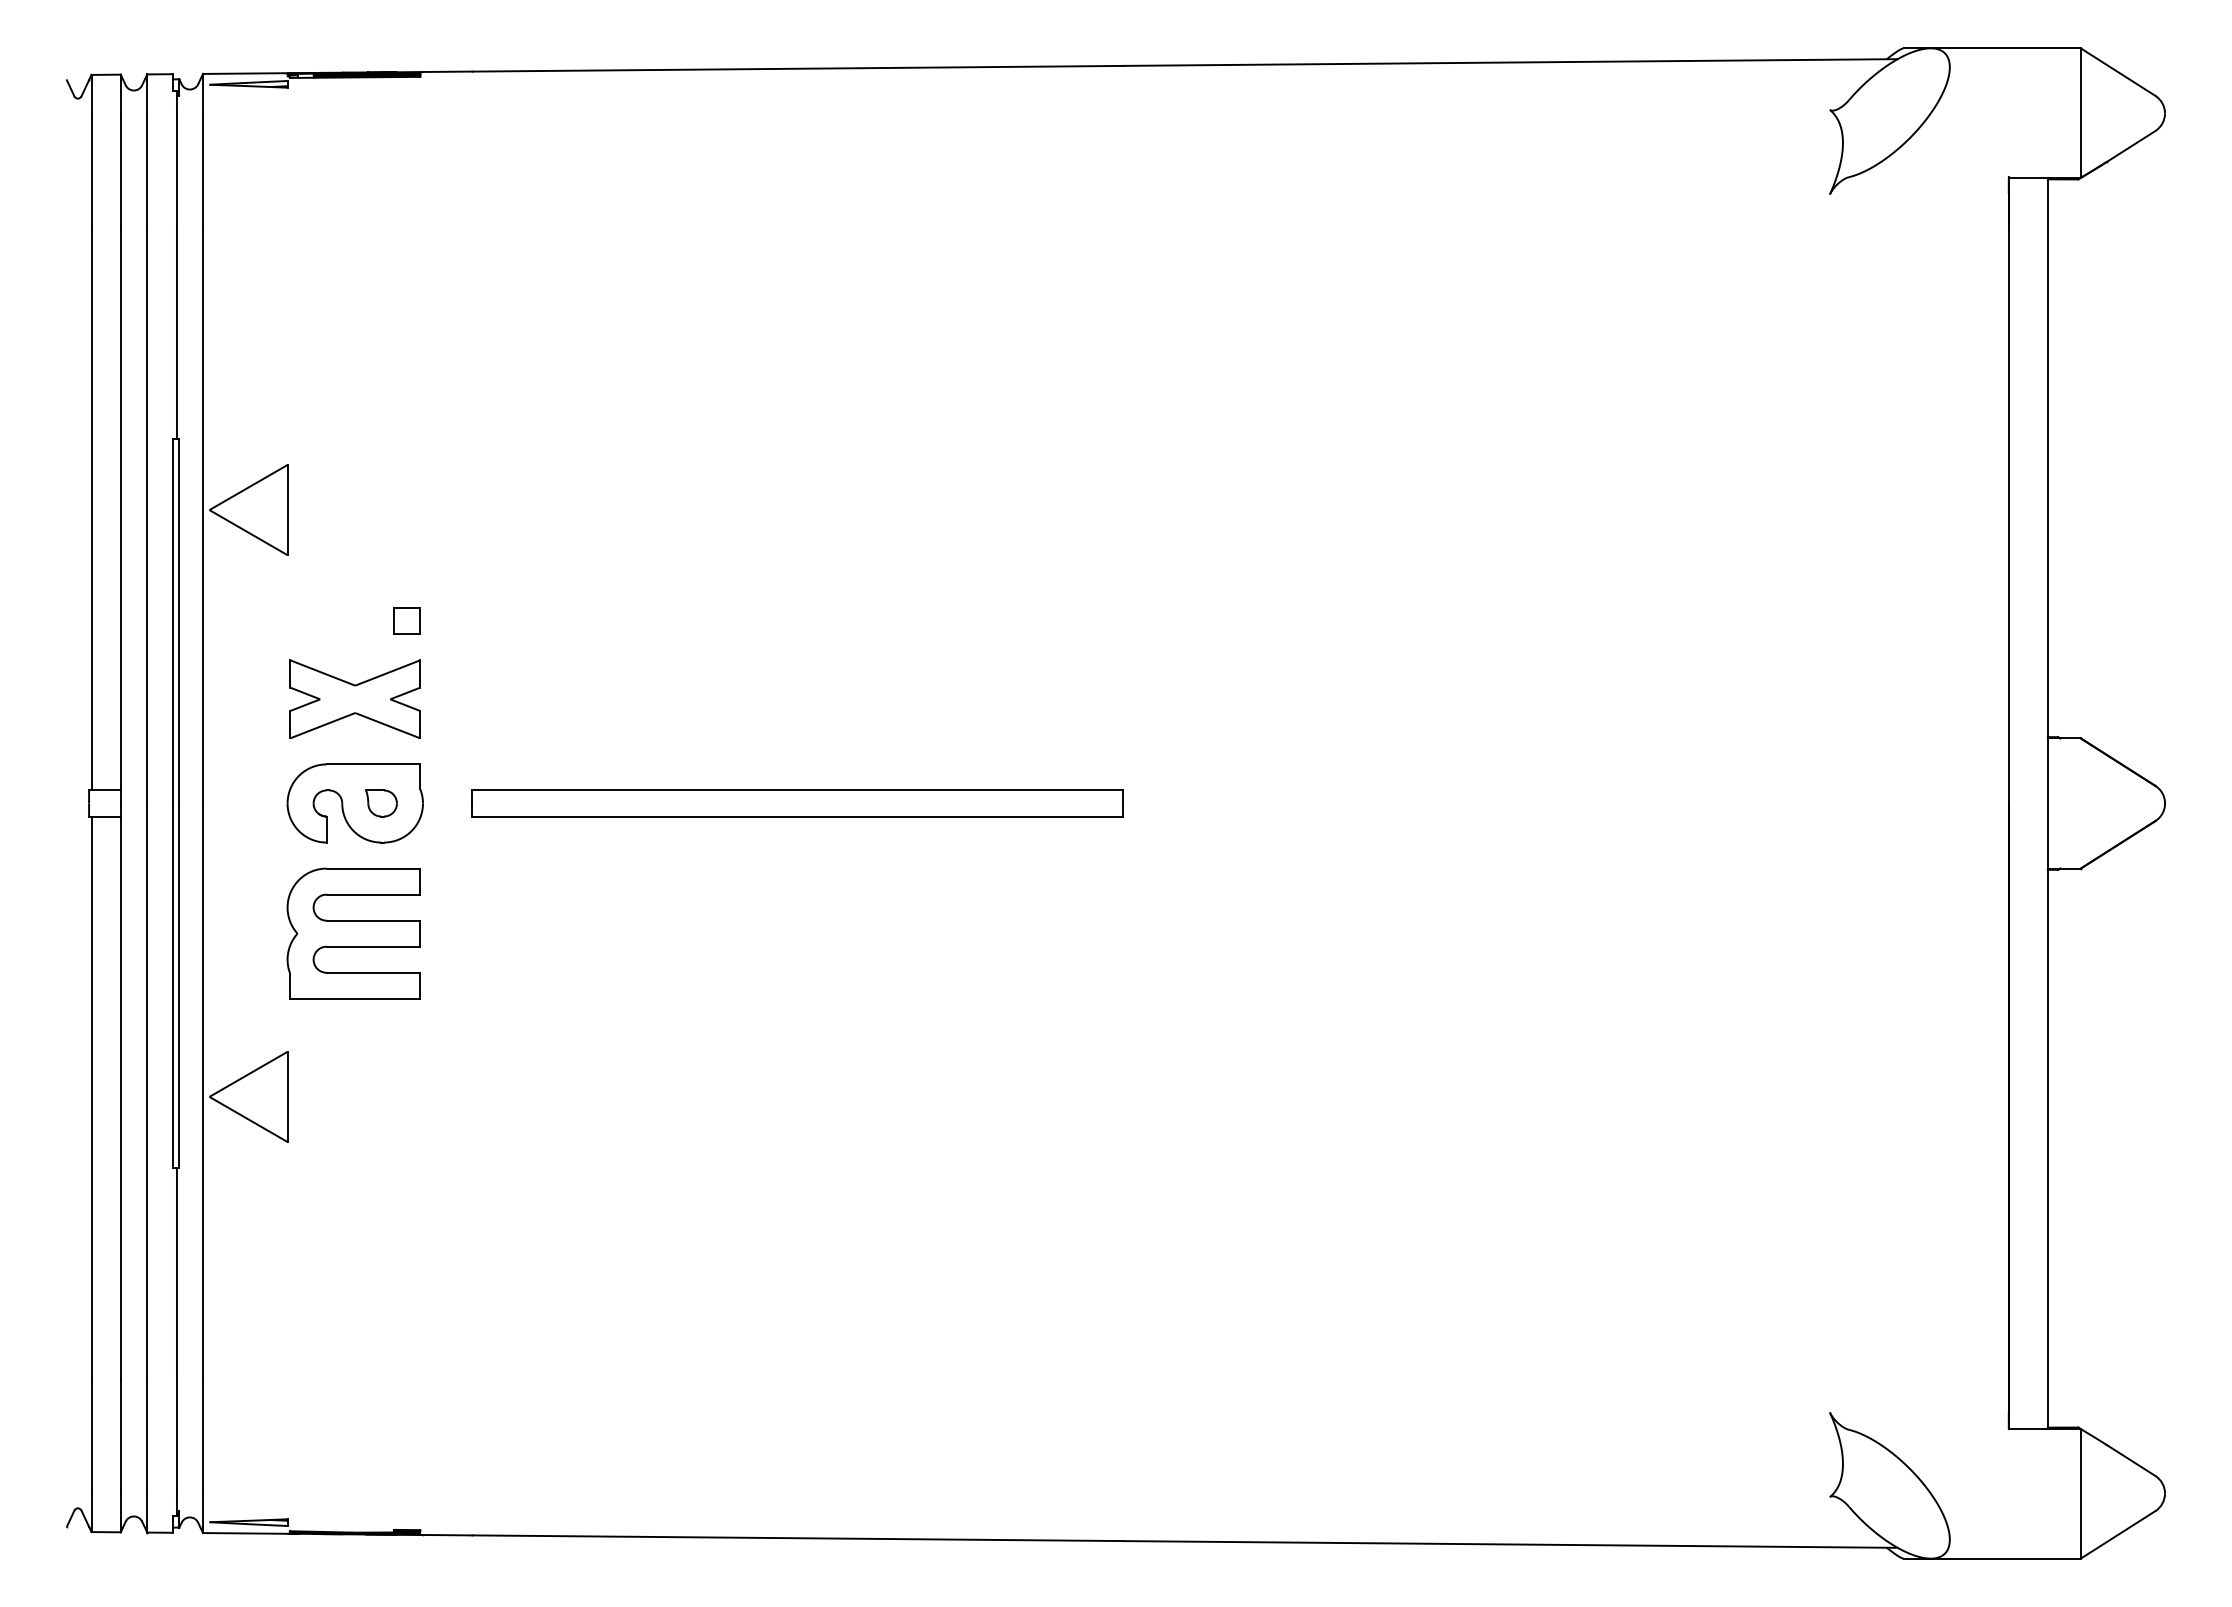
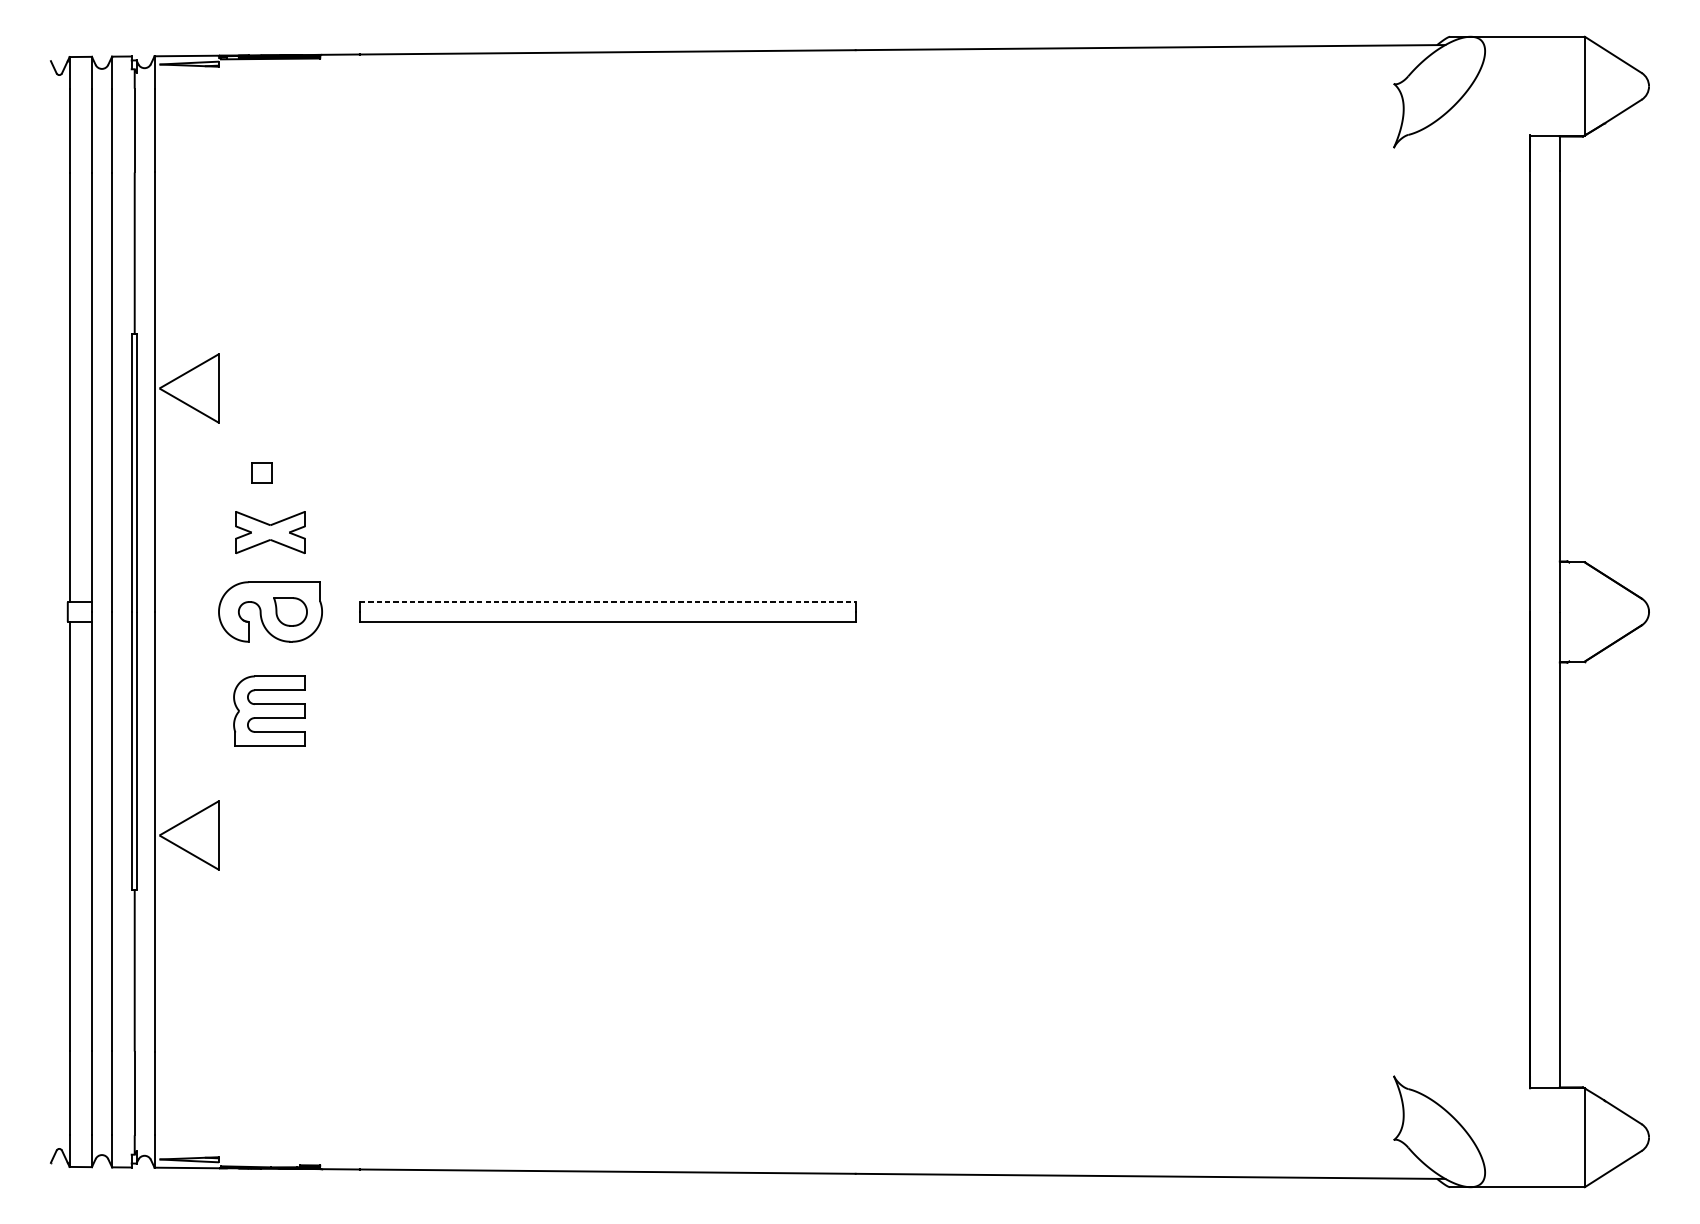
part: (406, 620) -> (261, 472), moved
part: (354, 698) -> (269, 532), size x0.7
line: (798, 790) -> (608, 602), solid -> dashed
part: (381, 803) -> (290, 612), size x1.4
part: (353, 933) -> (269, 711), size x0.7

